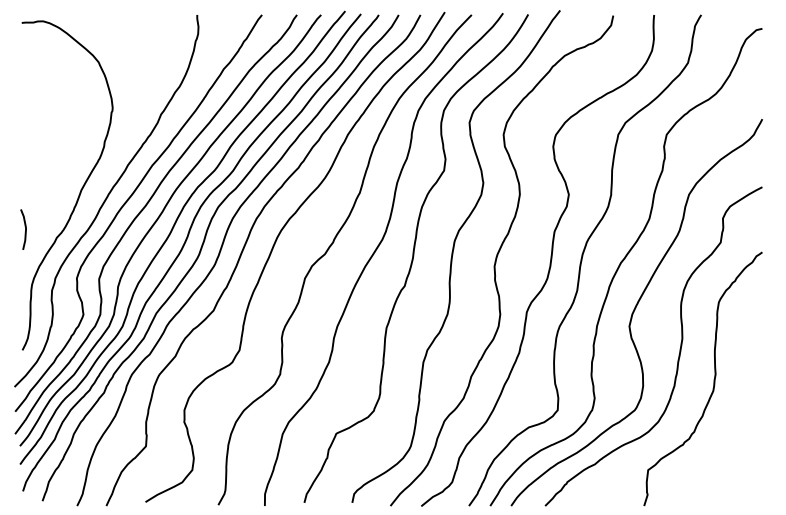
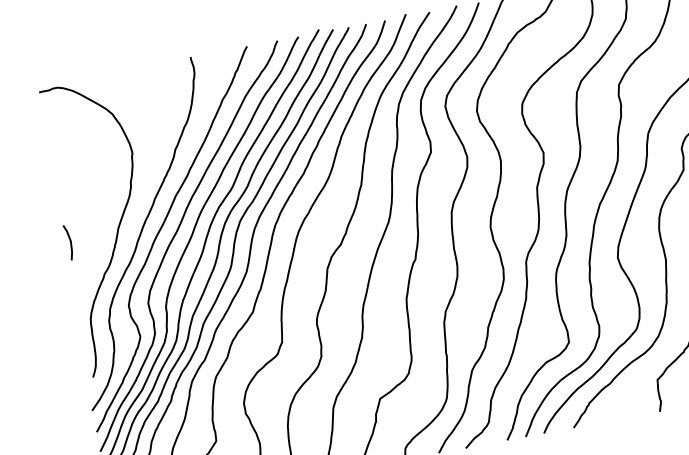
curve: (25, 229) -> (70, 242), moved

